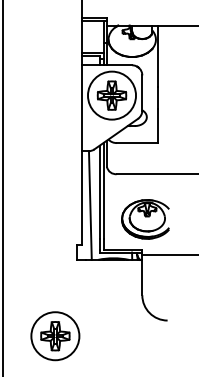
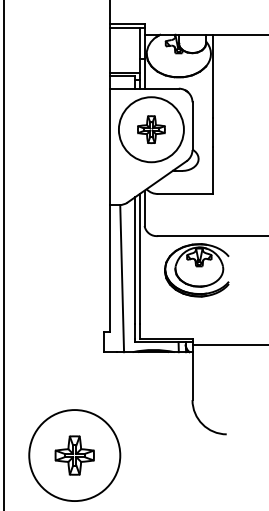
part: (112, 95) -> (151, 129), size x0.7
part: (145, 219) -> (196, 270), moved
circle: (55, 336) -> (74, 455), size x1.4

